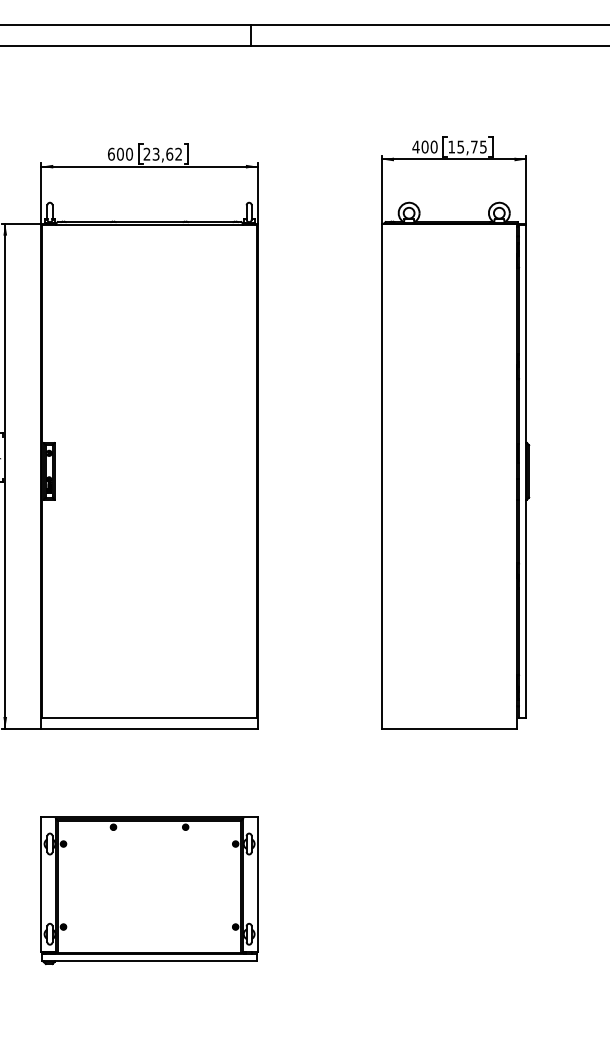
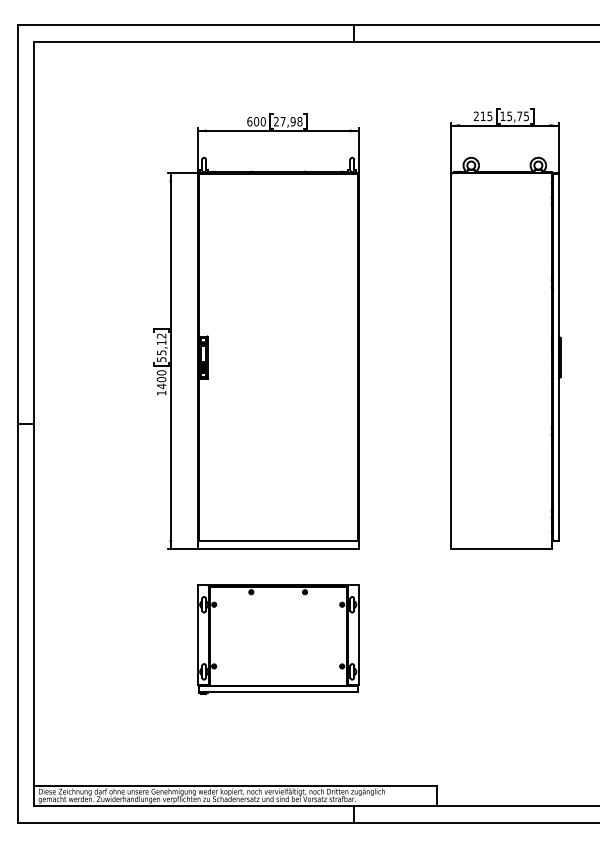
text: (424, 147) -> (482, 116), 400 -> 215
text: (167, 153) -> (291, 121), 23,62 -> 27,98
part: (149, 890) -> (278, 639), moved

